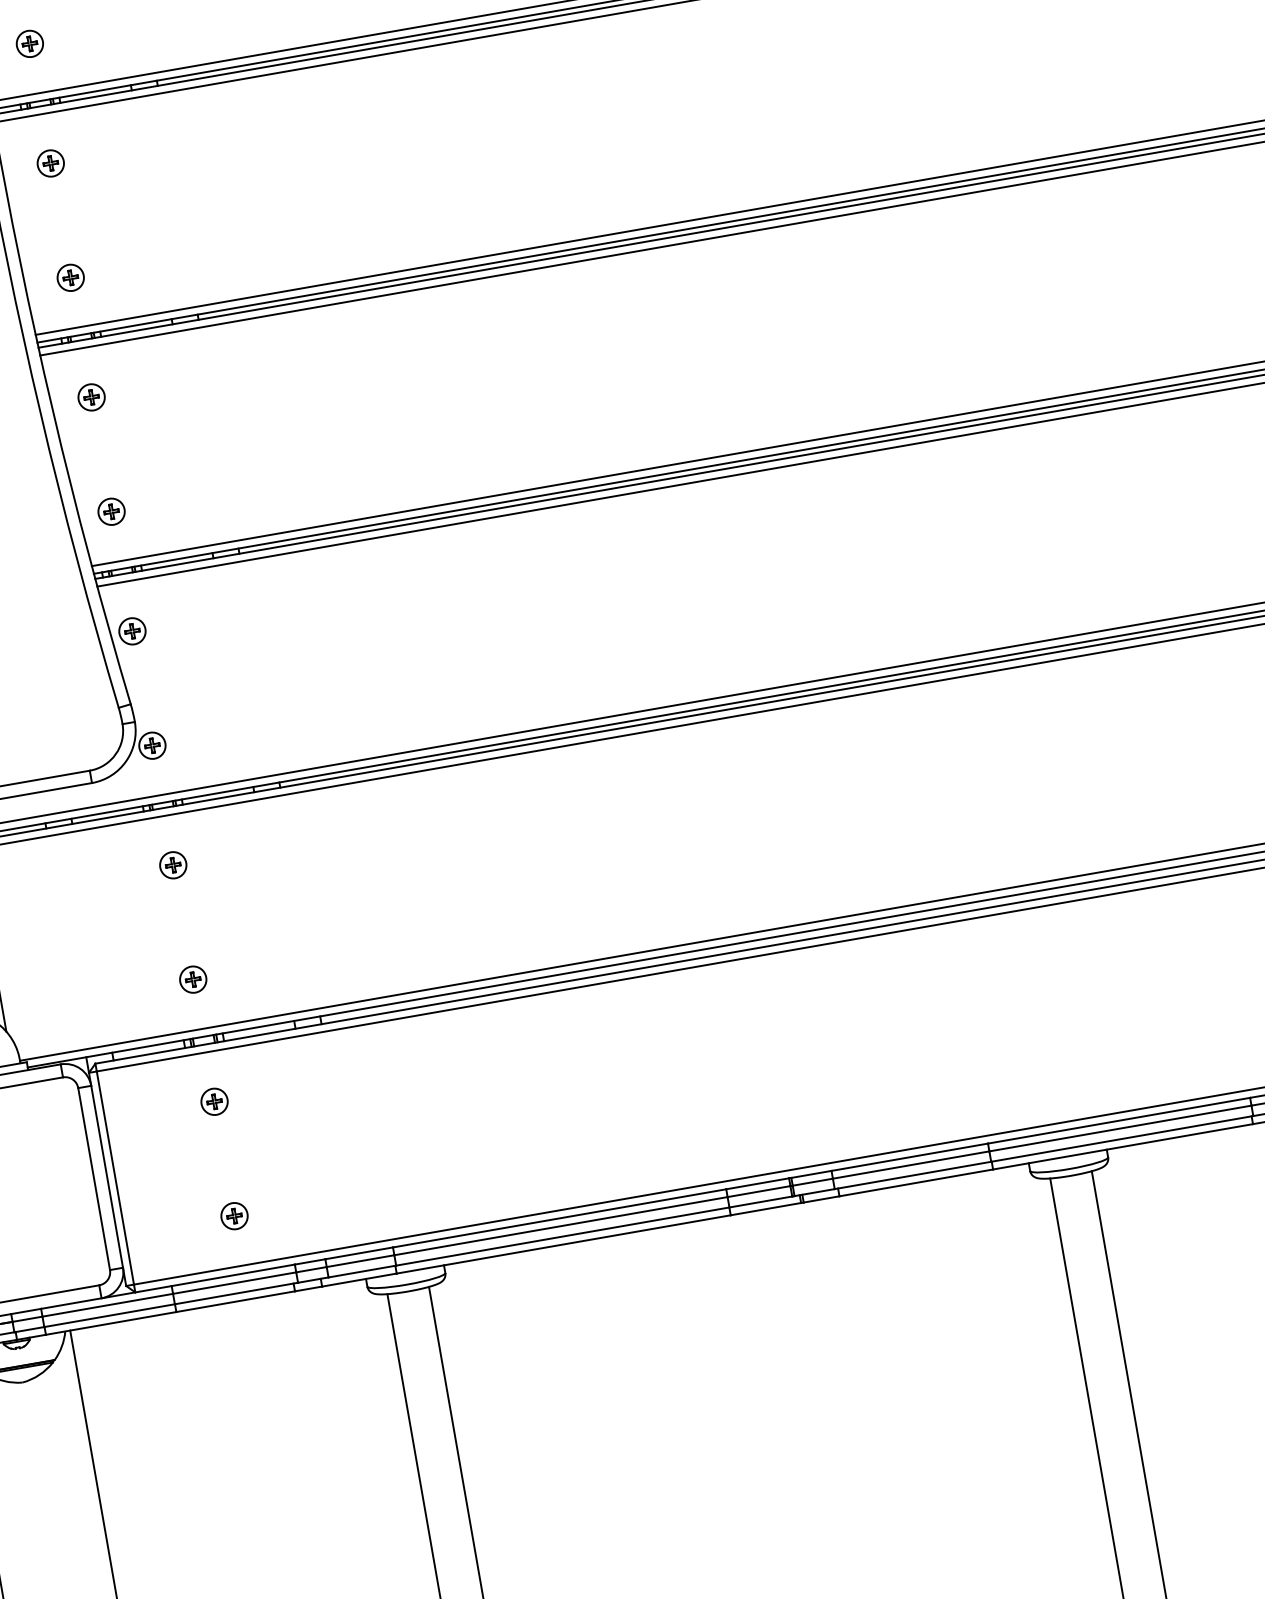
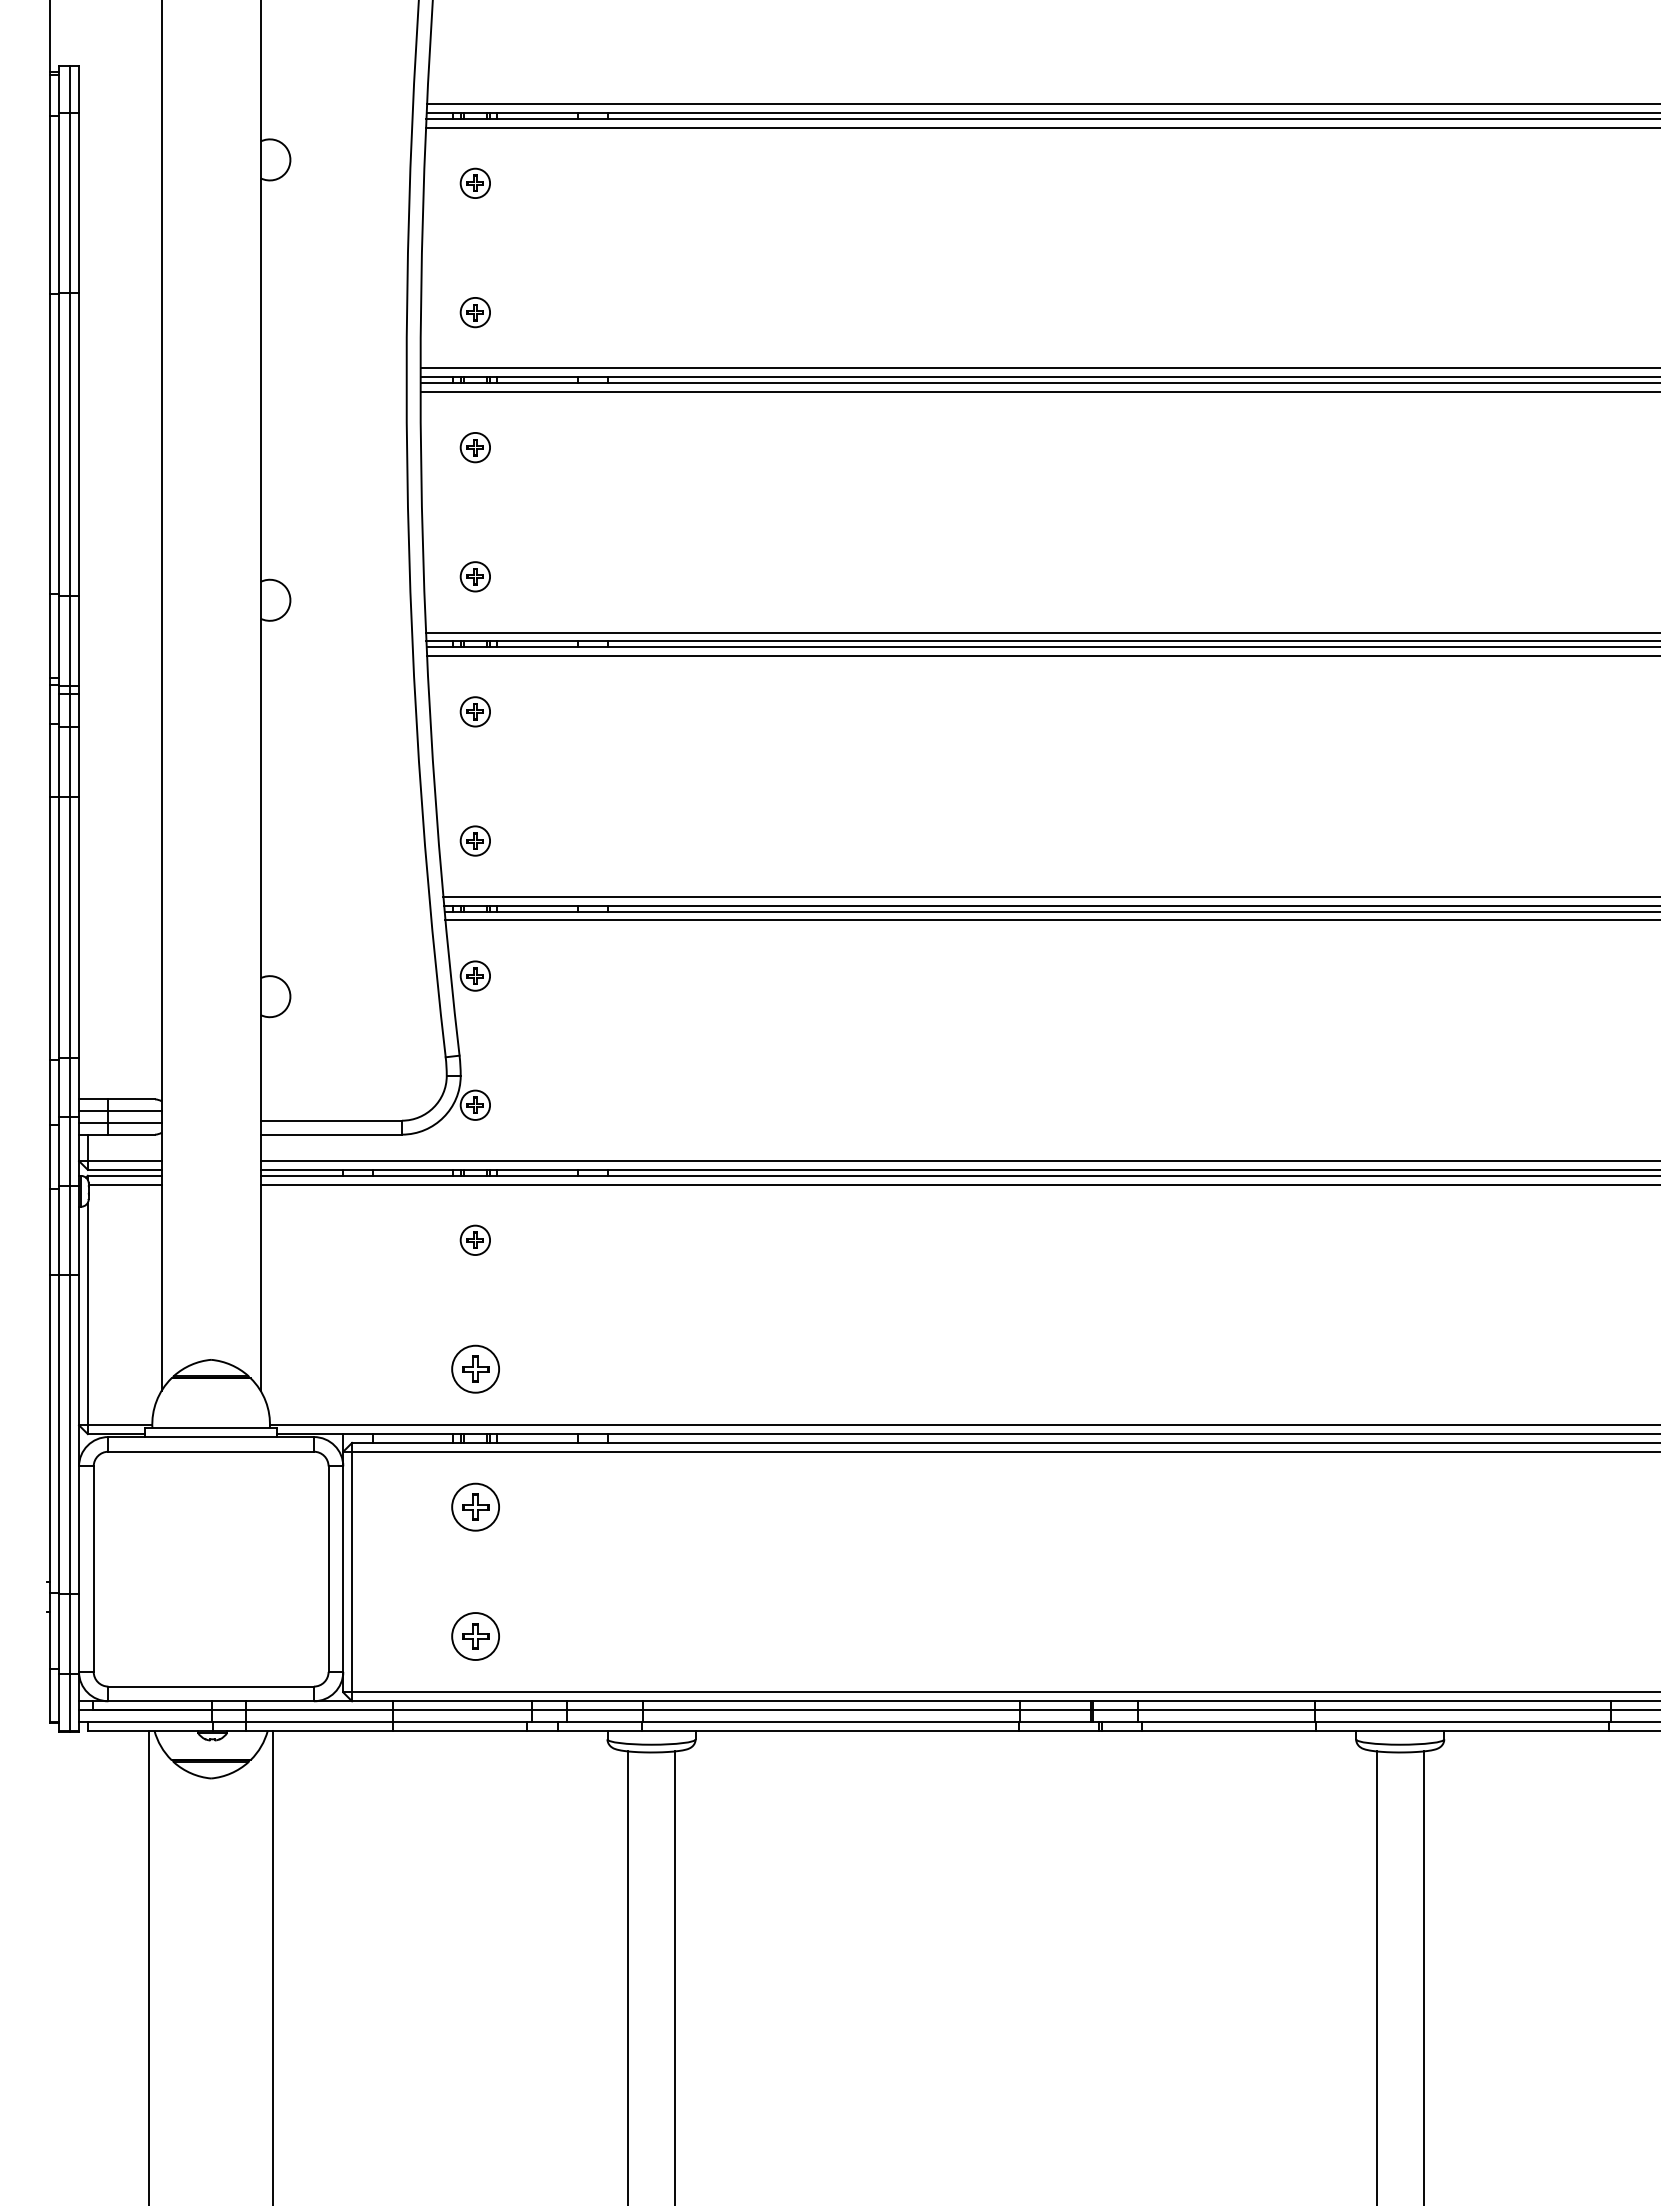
part: (192, 979) -> (474, 1369), size x1.6
part: (213, 1101) -> (474, 1507), size x1.6
part: (233, 1216) -> (474, 1636), size x1.6

